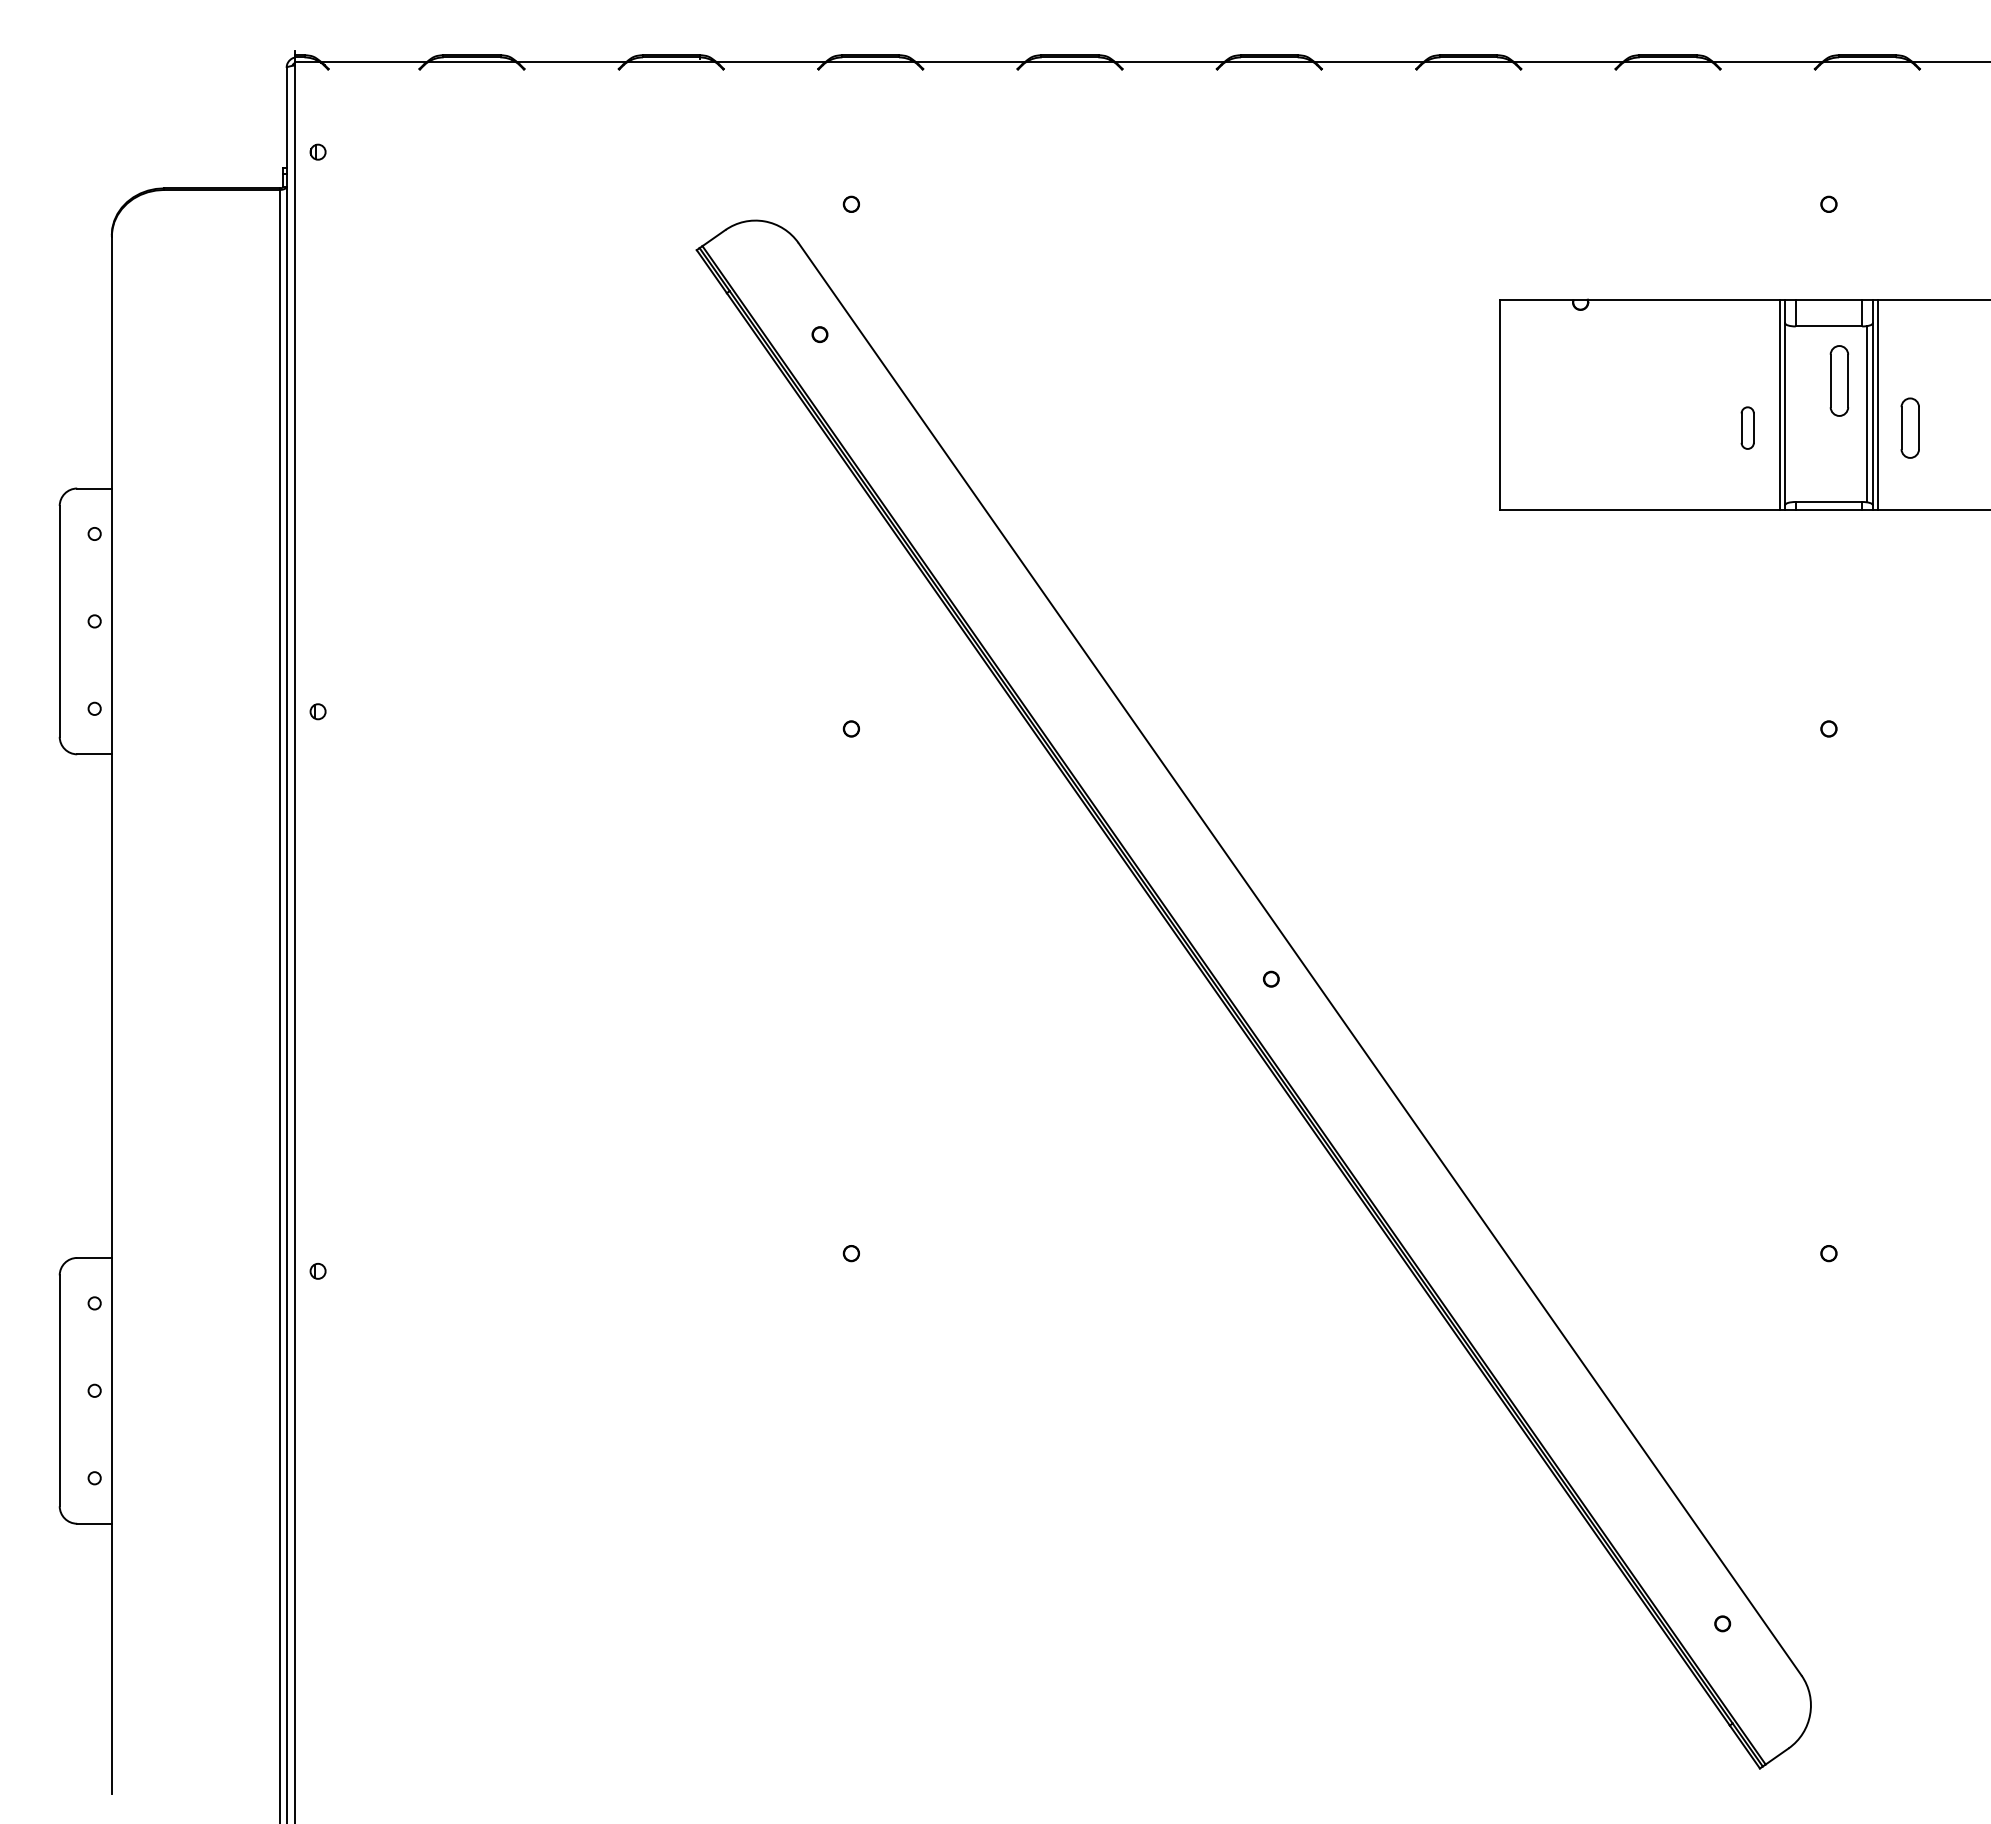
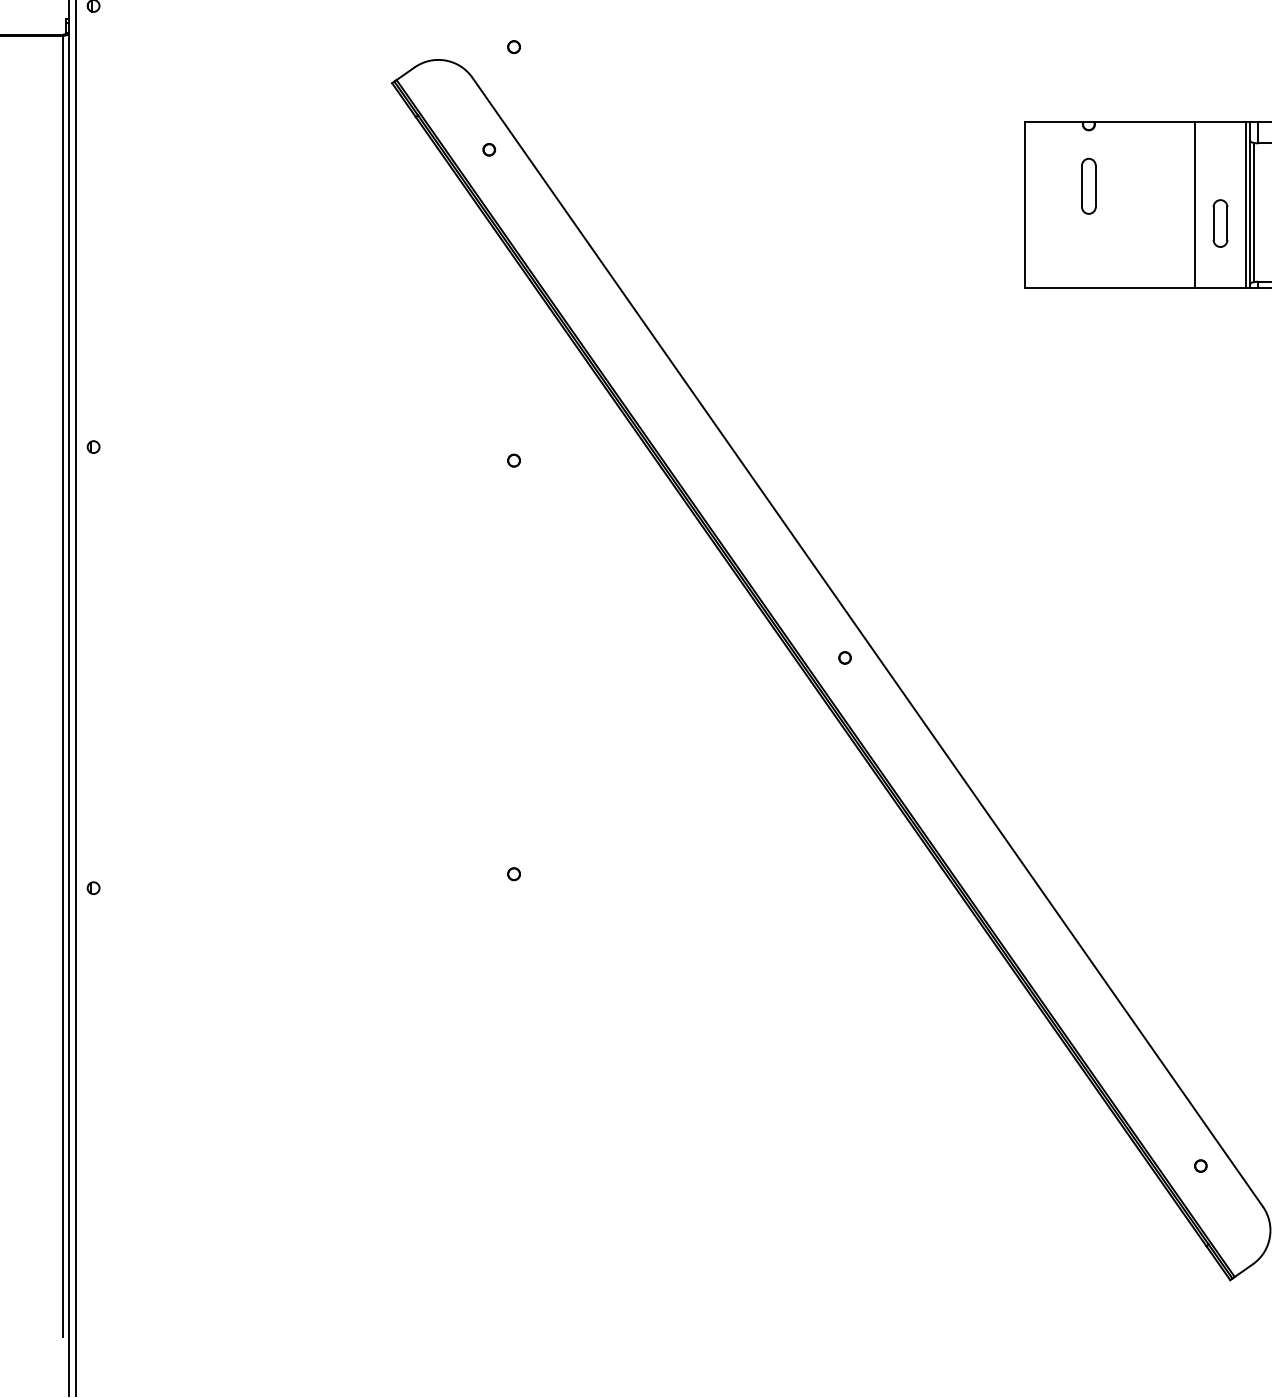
part: (1580, 380) -> (1088, 185), added
line: (1715, 404) -> (1195, 204), added
line: (1790, 414) -> (1254, 212), added
part: (1747, 427) -> (1220, 223), size x1.43

